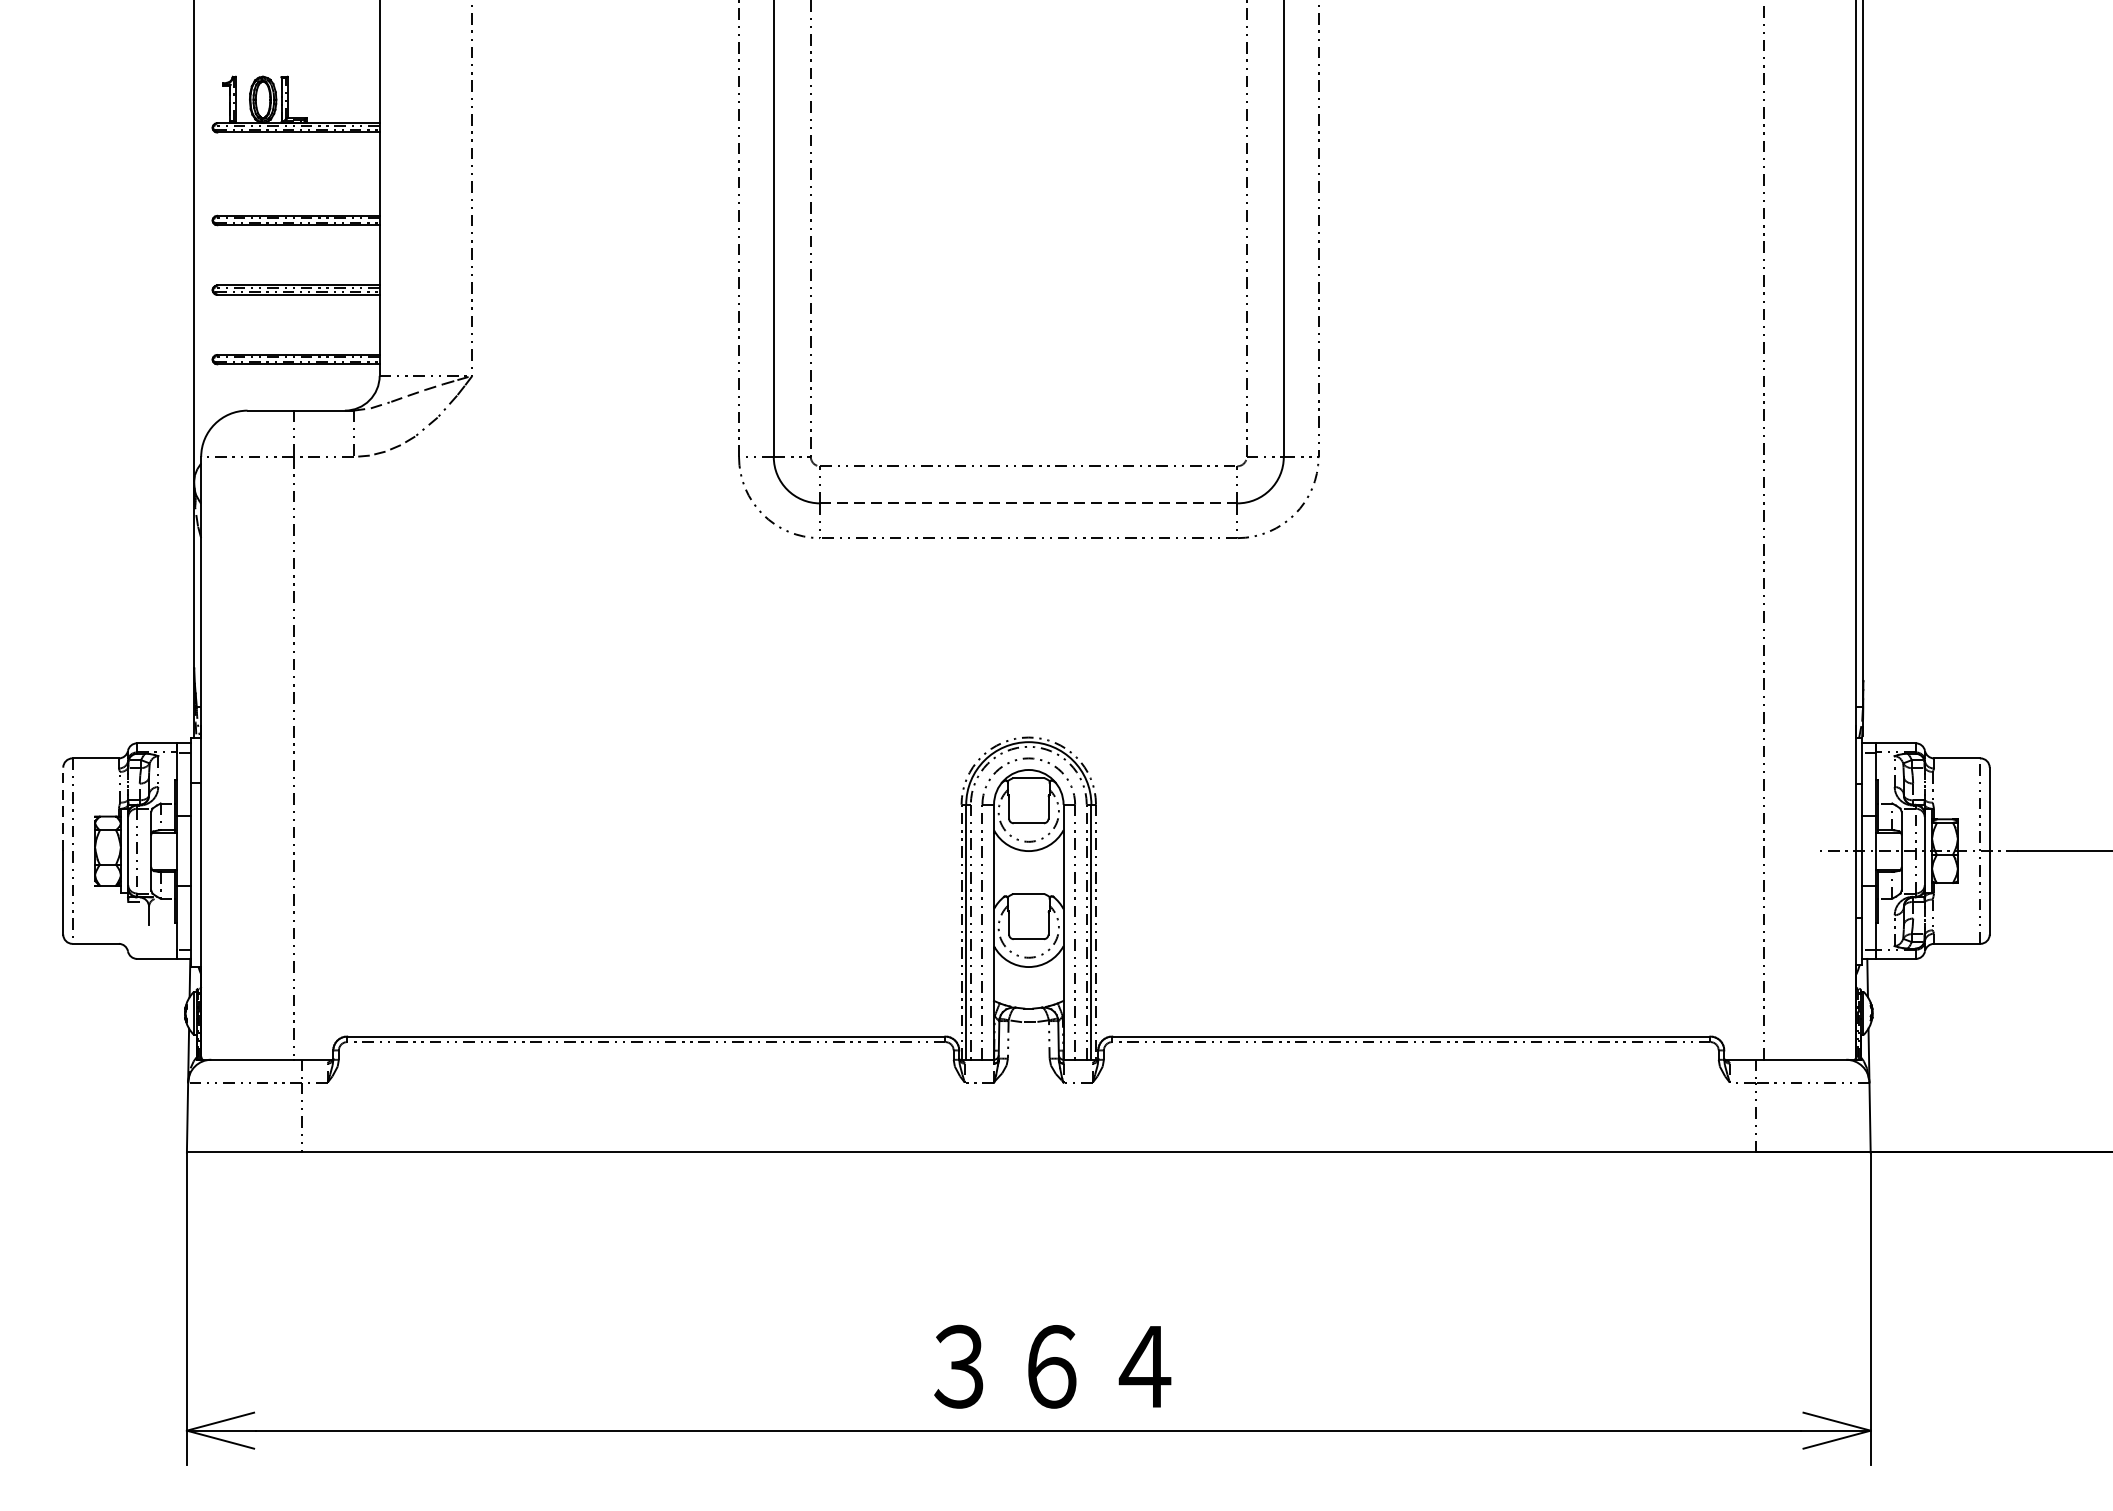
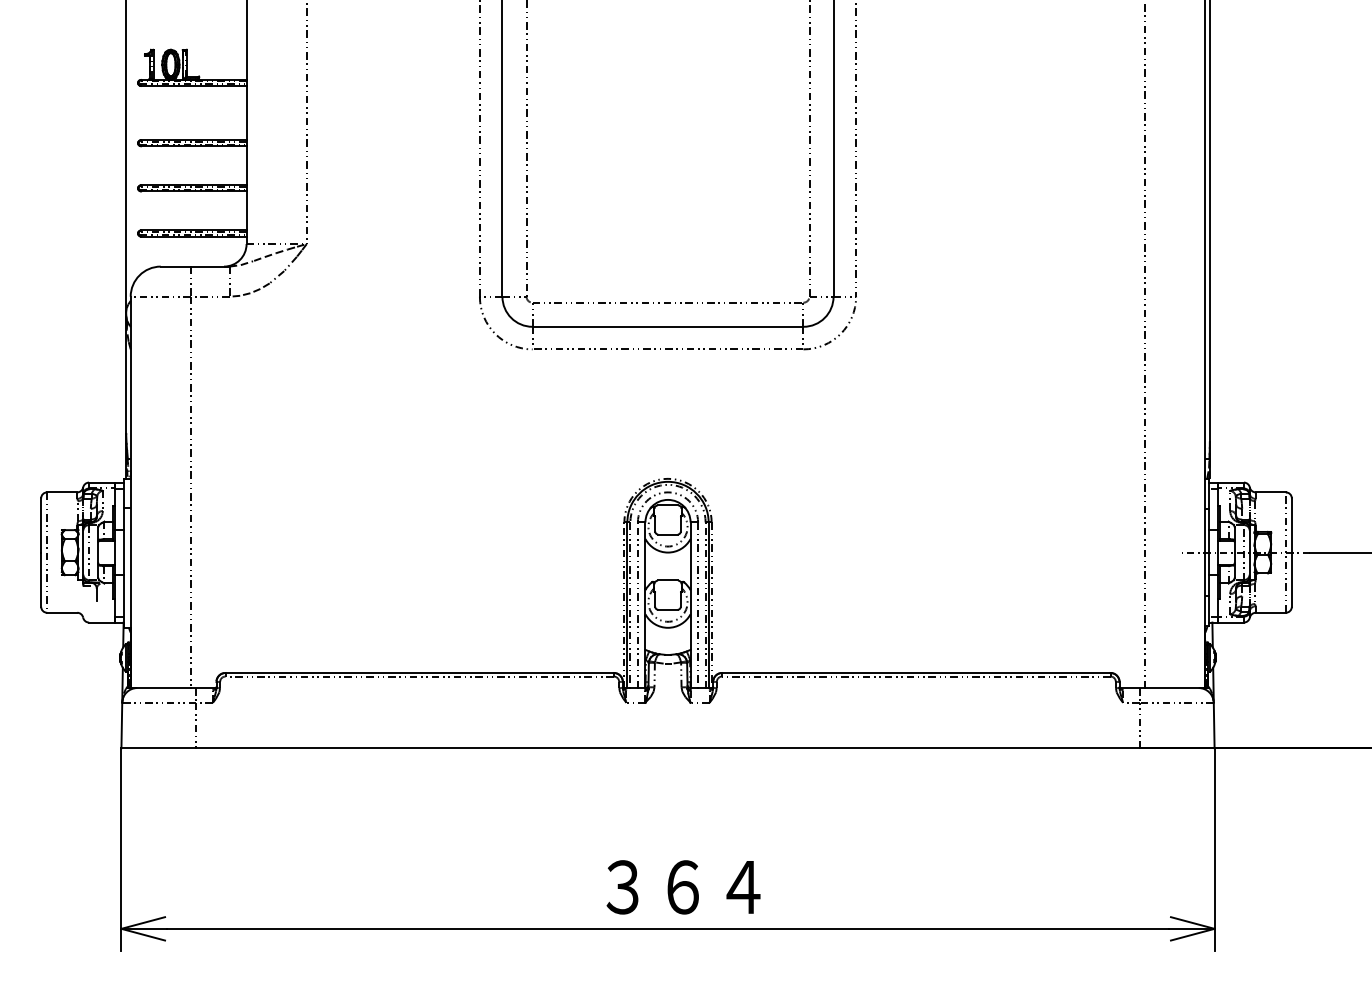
line: (1028, 502) -> (667, 326), dashed -> solid
line: (63, 809) -> (41, 525), dashed -> solid

